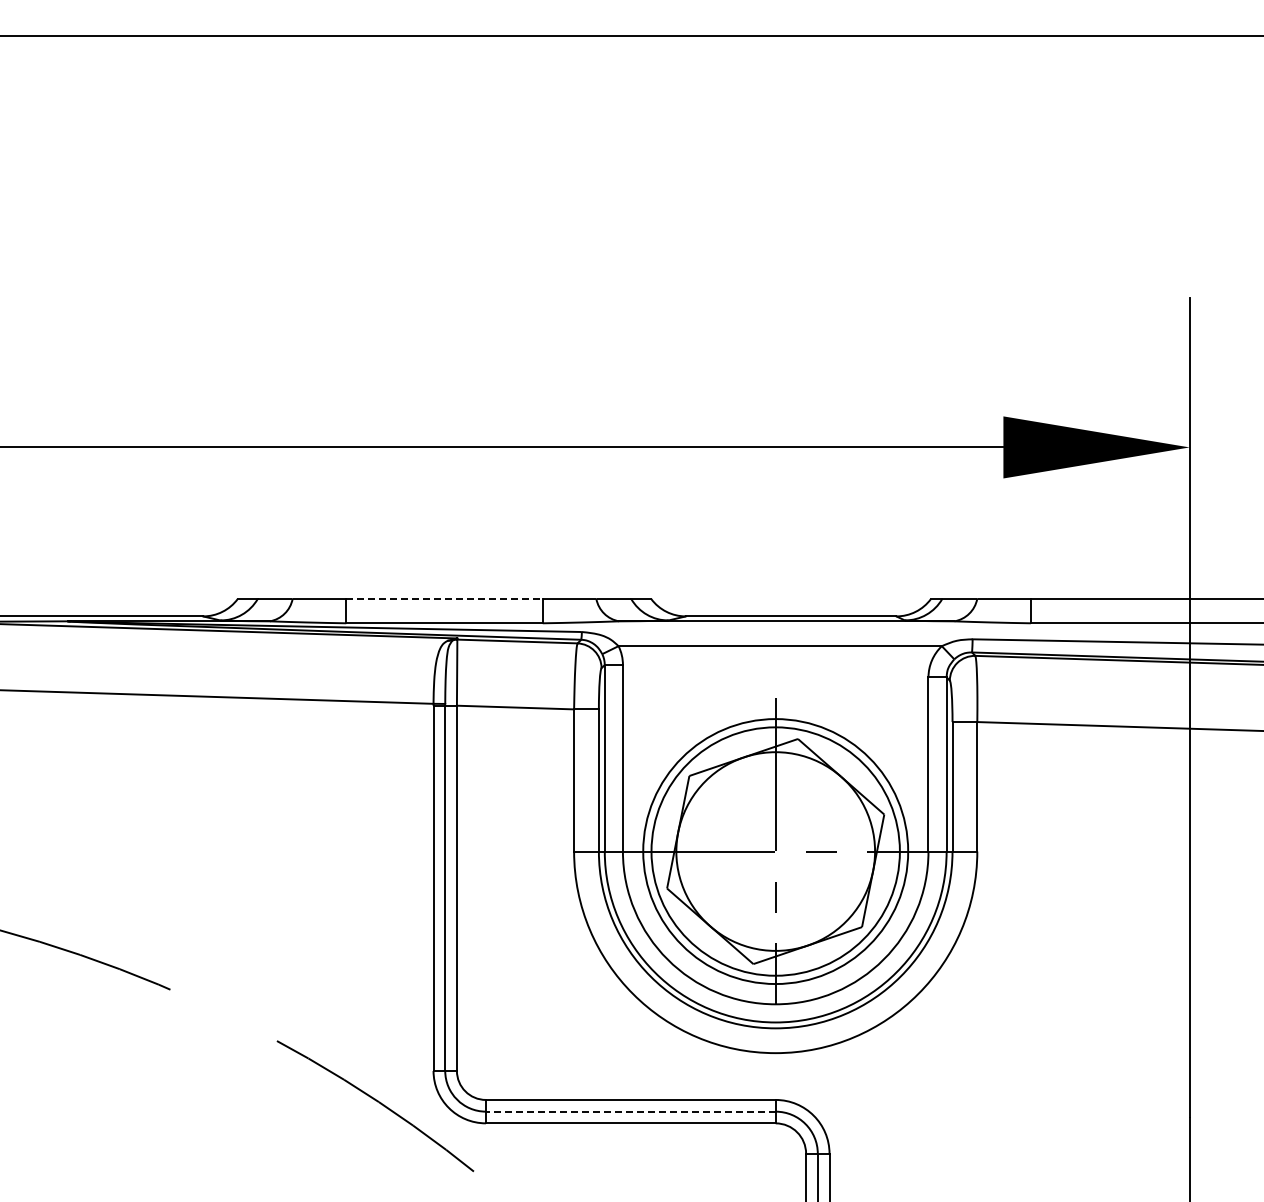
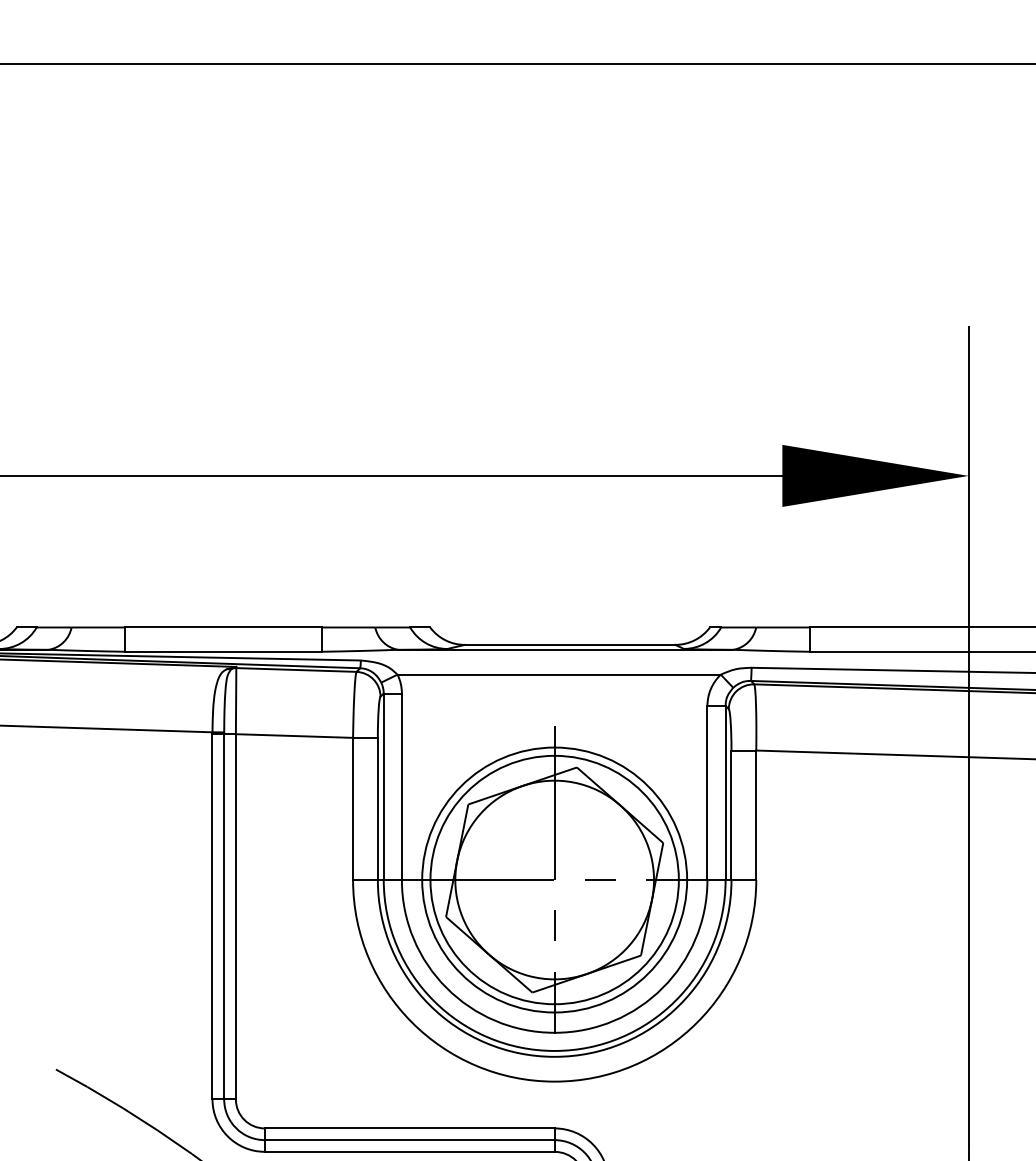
line: (445, 599) -> (224, 627), dashed -> solid
line: (630, 1111) -> (409, 1139), dashed -> solid

